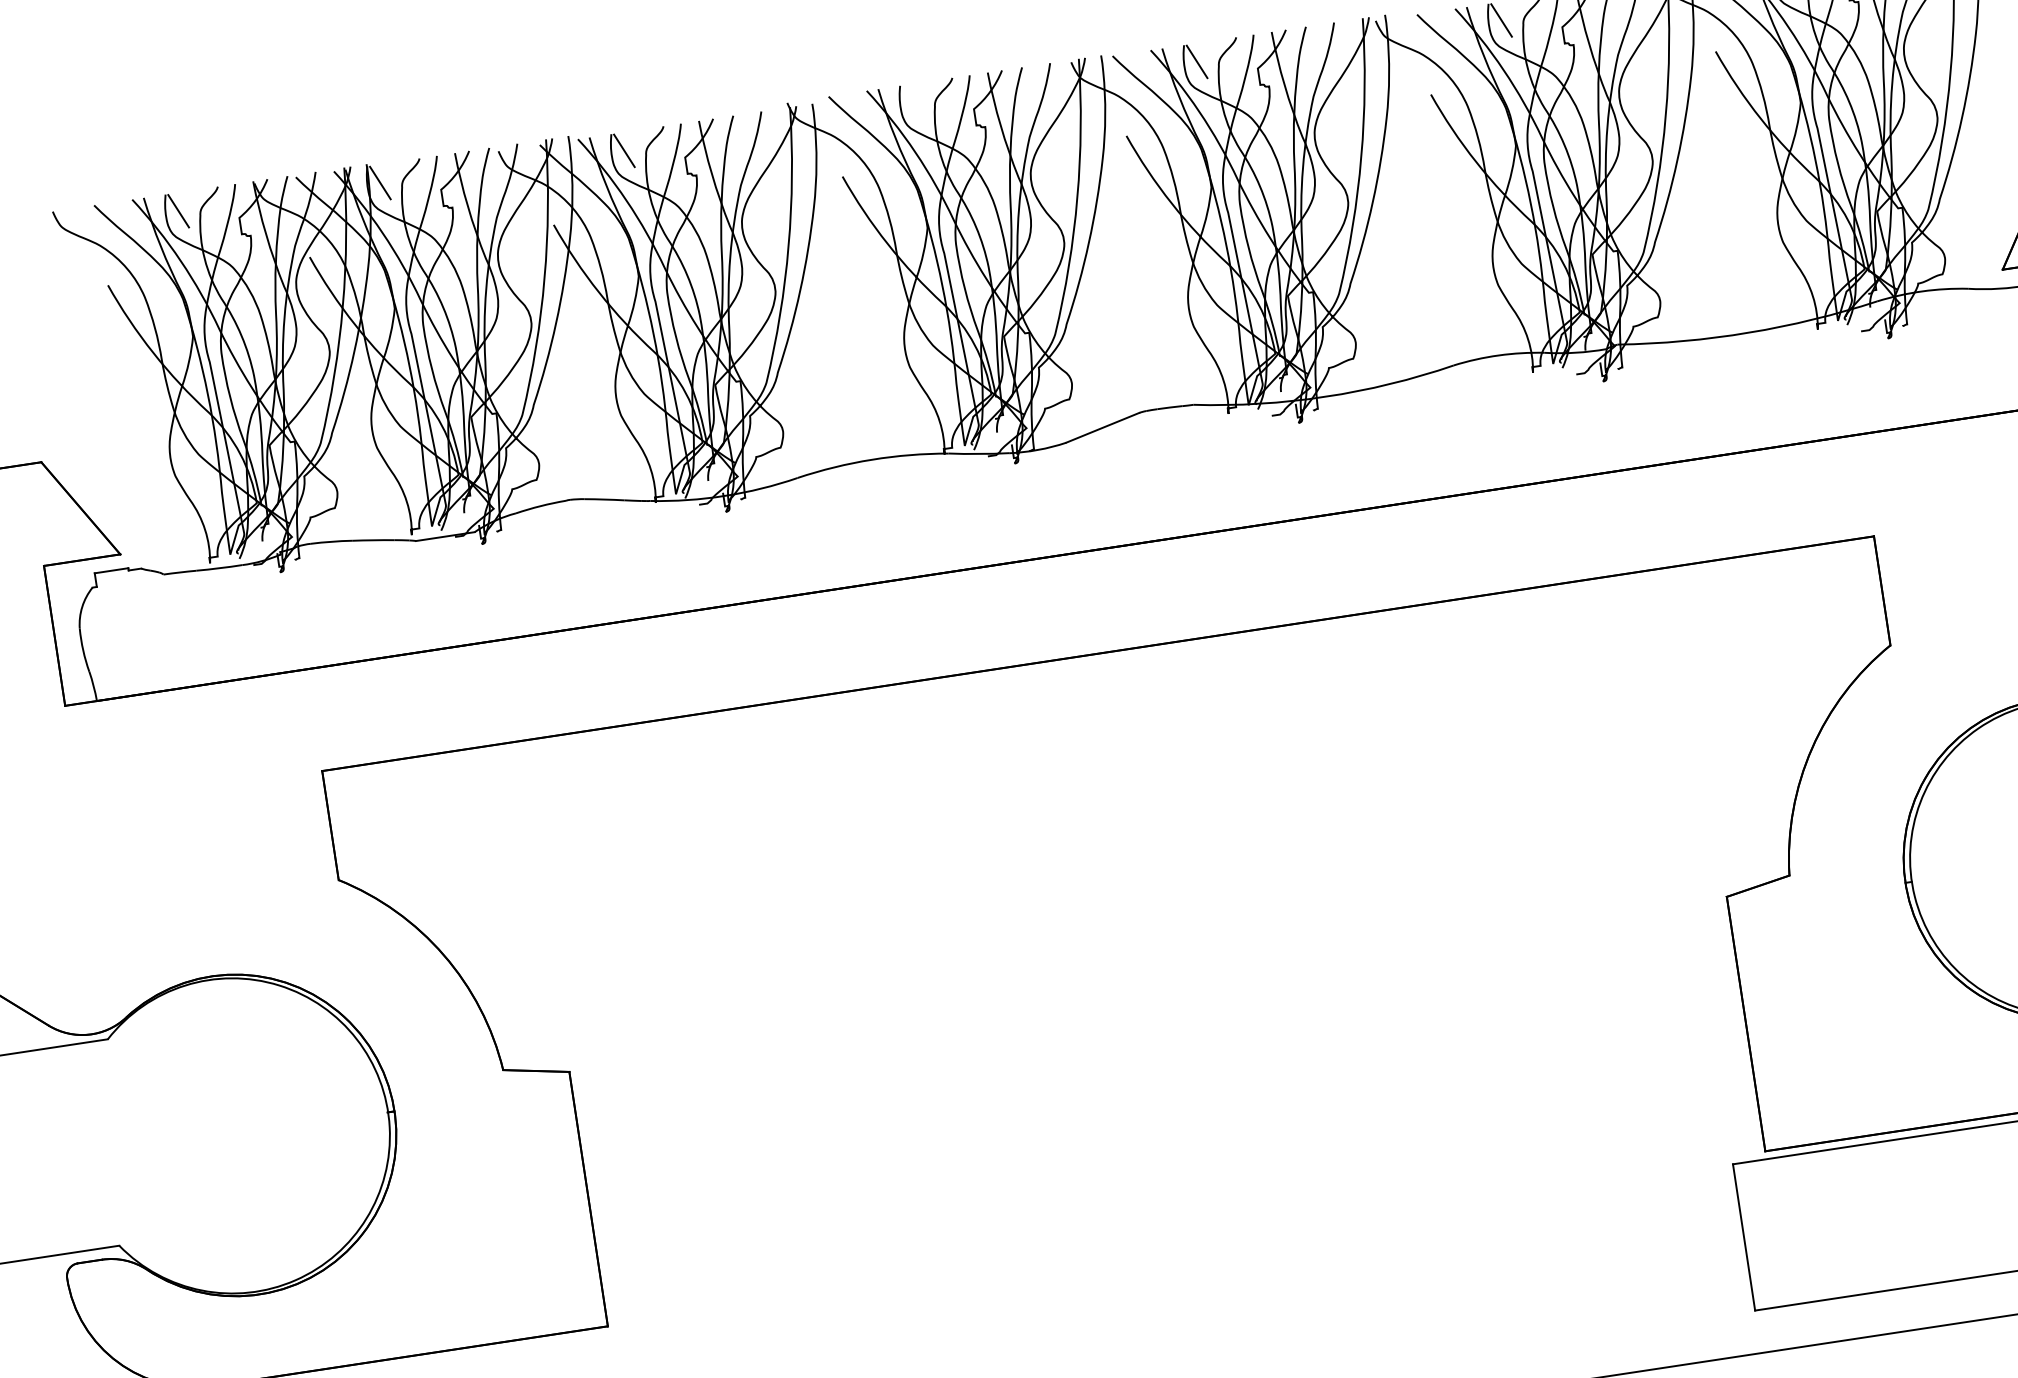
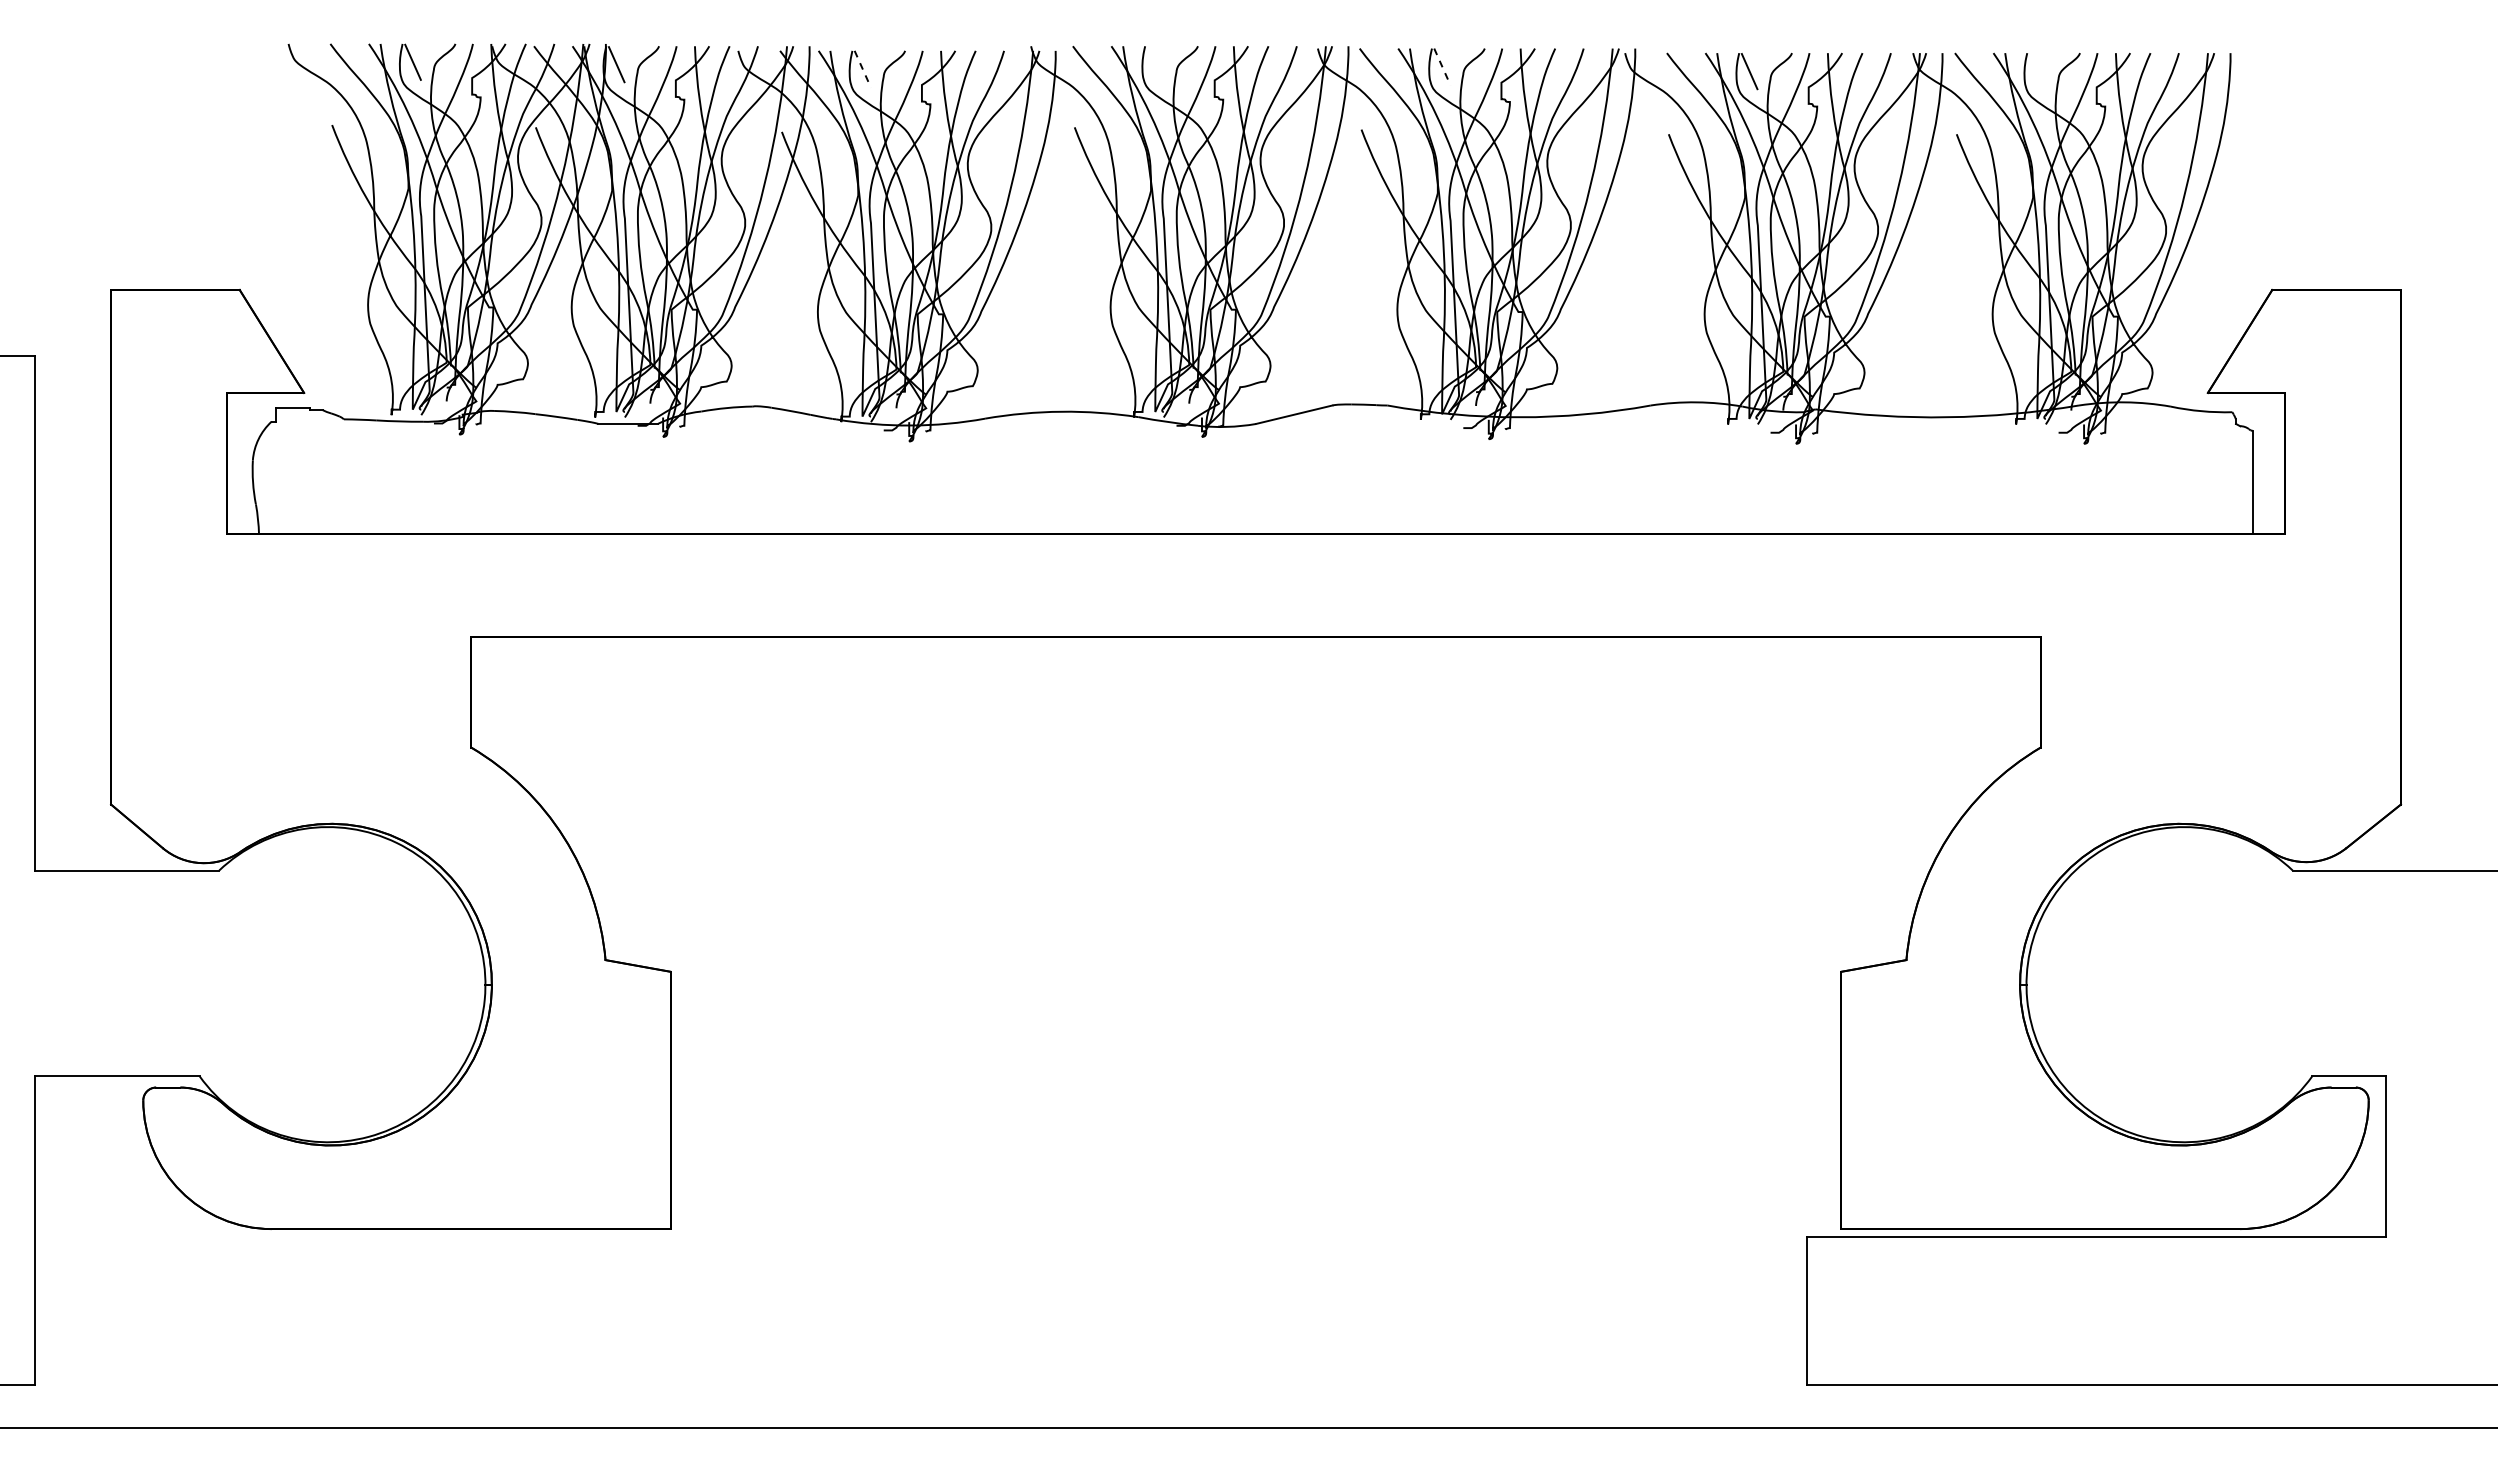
line: (1197, 62) -> (1442, 67), solid -> dashed
line: (625, 150) -> (863, 69), solid -> dashed

